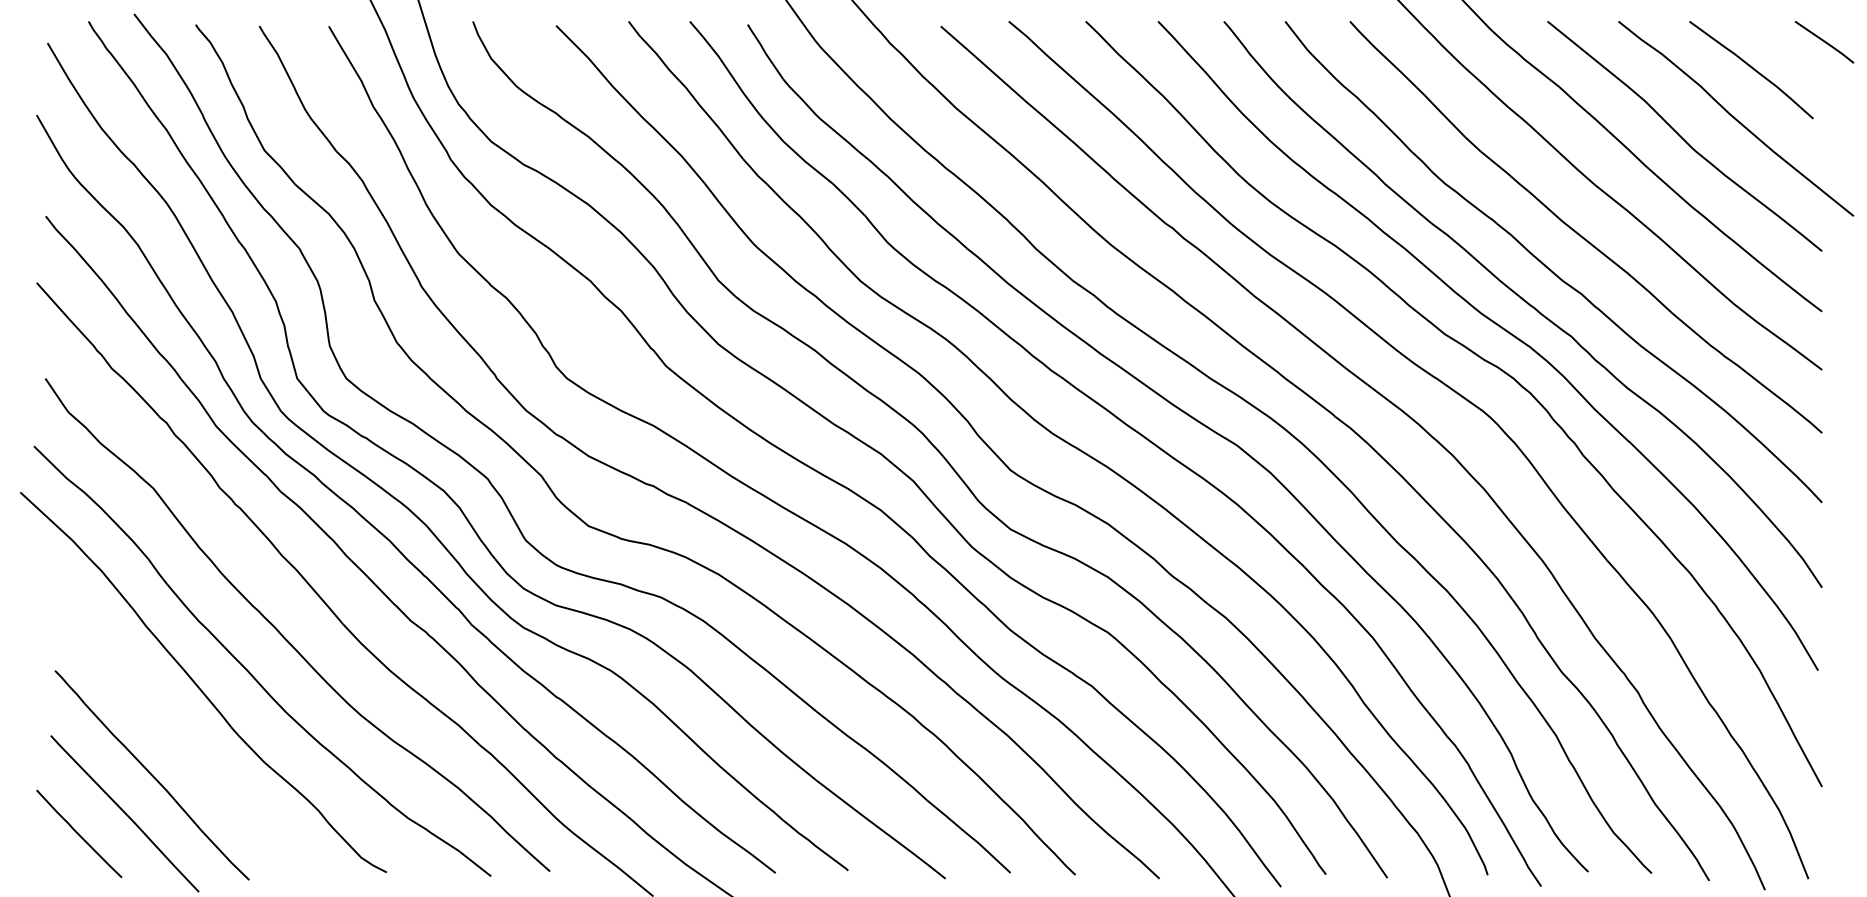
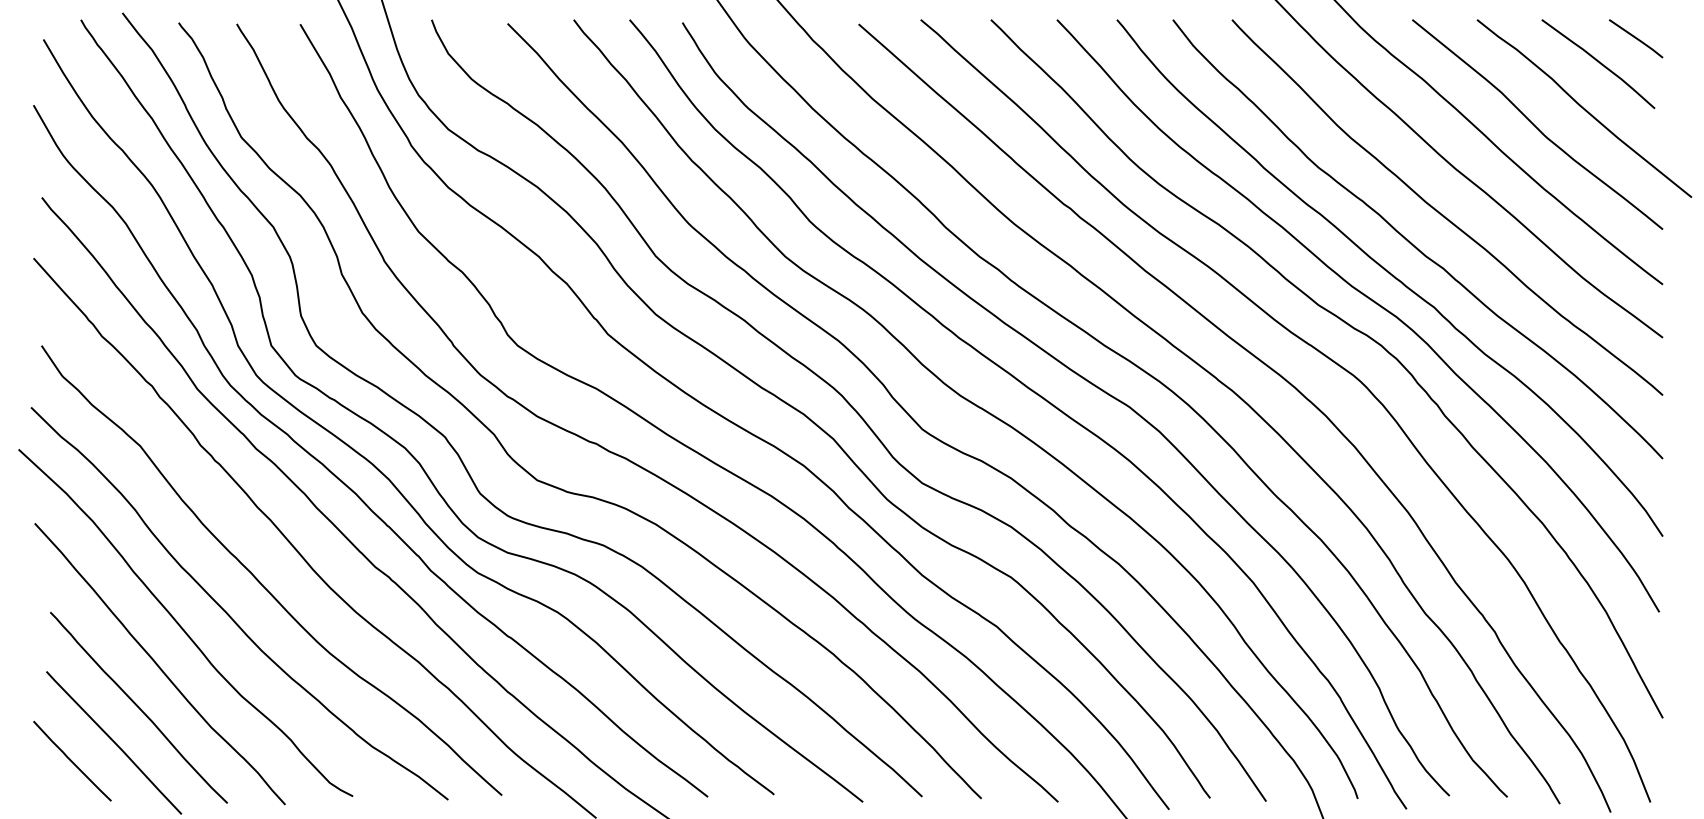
line: (1824, 41) -> (1636, 38), moved
curve: (173, 727) -> (158, 664), added

